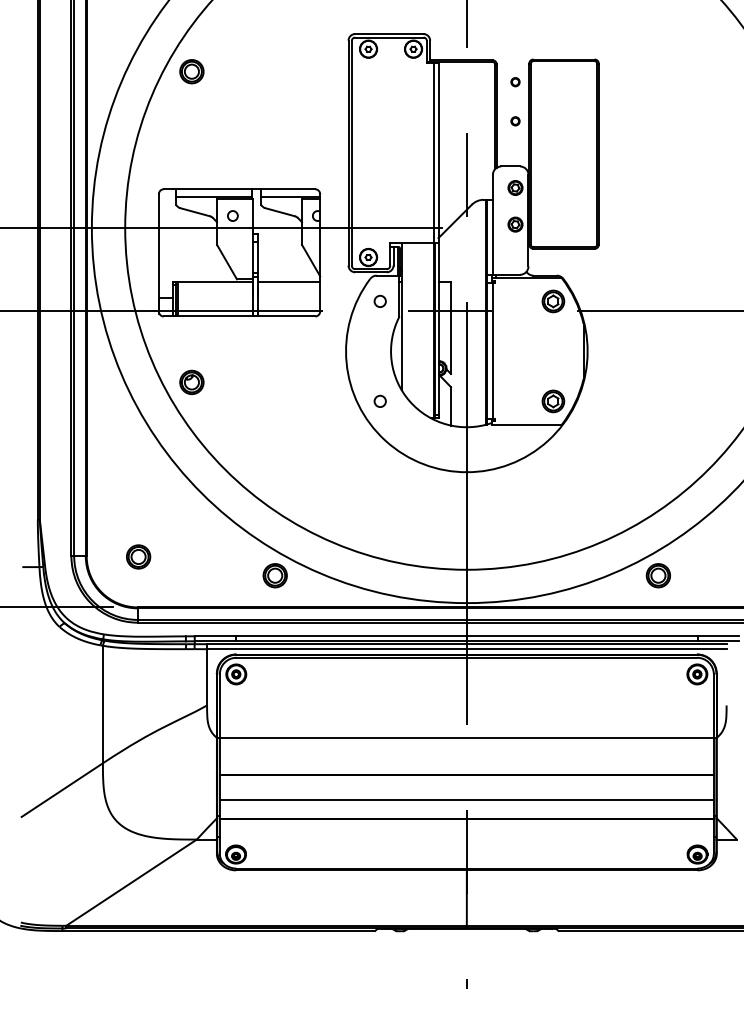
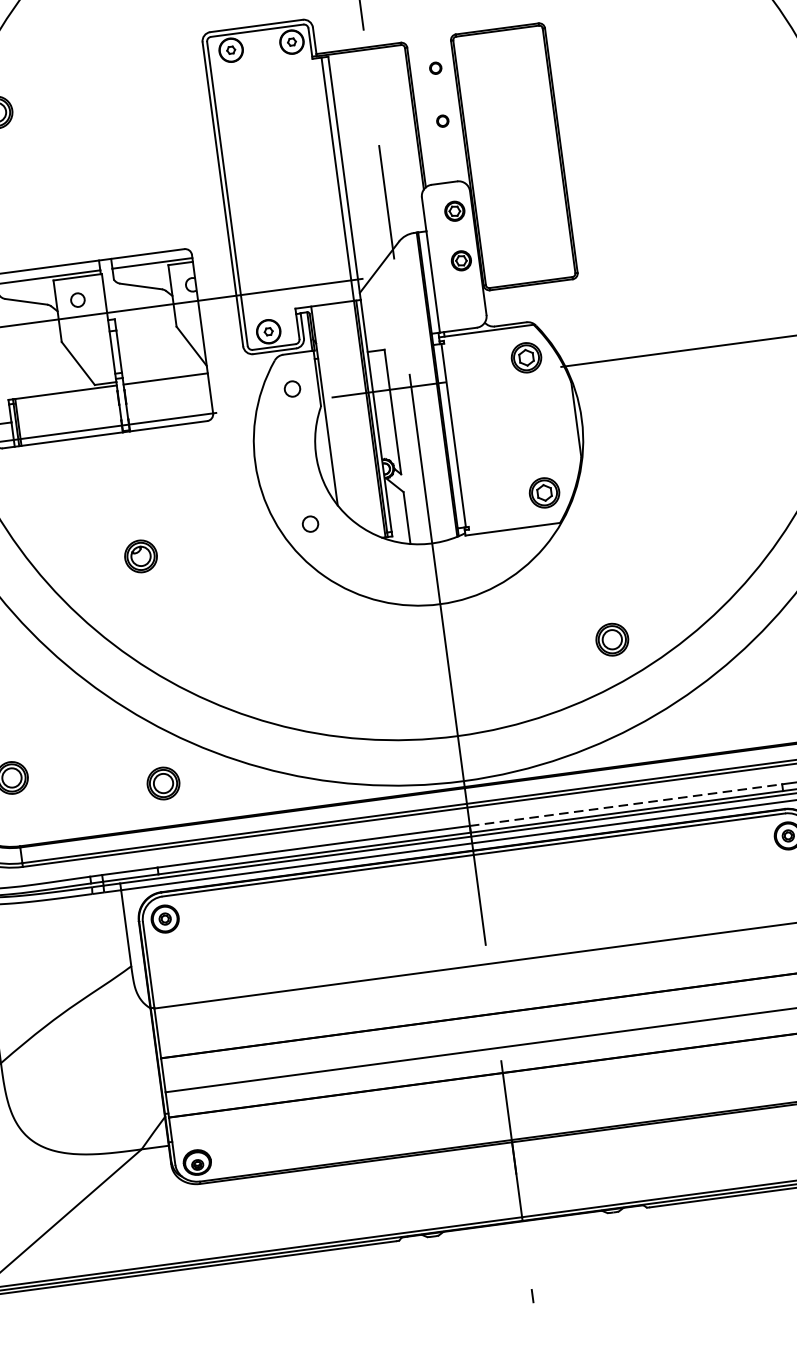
part: (191, 381) -> (140, 555), moved
part: (274, 575) -> (162, 783), moved
part: (657, 575) -> (611, 639), moved
line: (582, 636) -> (626, 805), solid -> dashed

